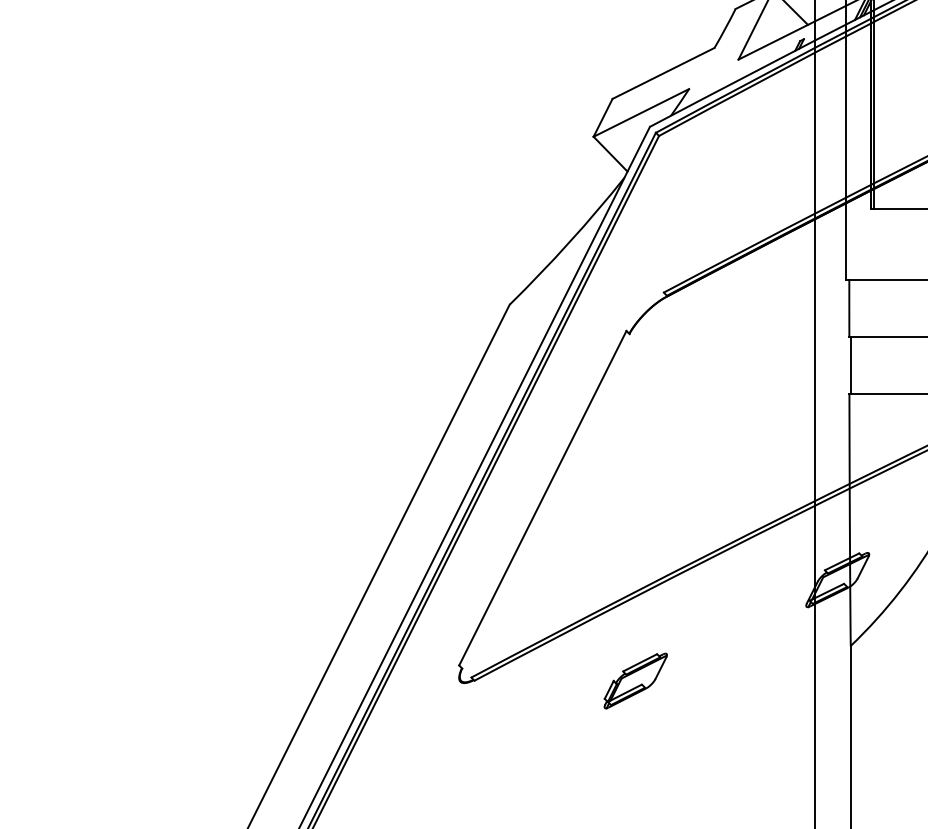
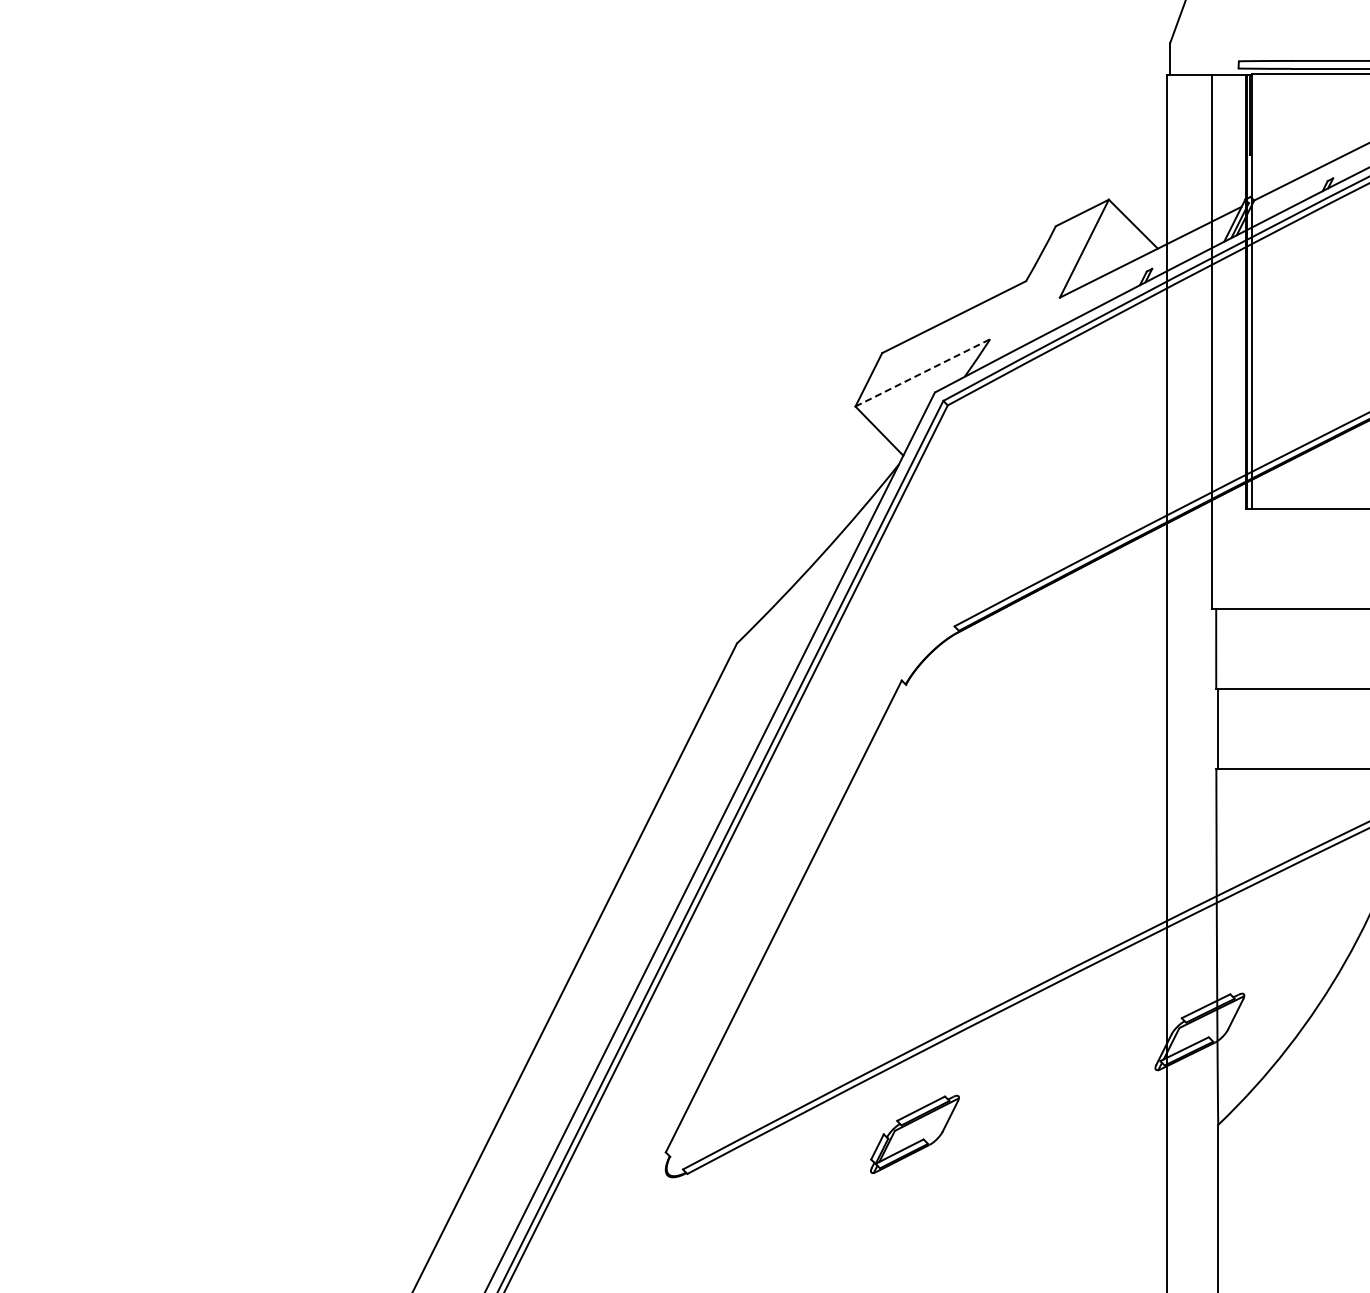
line: (641, 112) -> (923, 372), solid -> dashed
part: (635, 680) -> (914, 1133), moved

